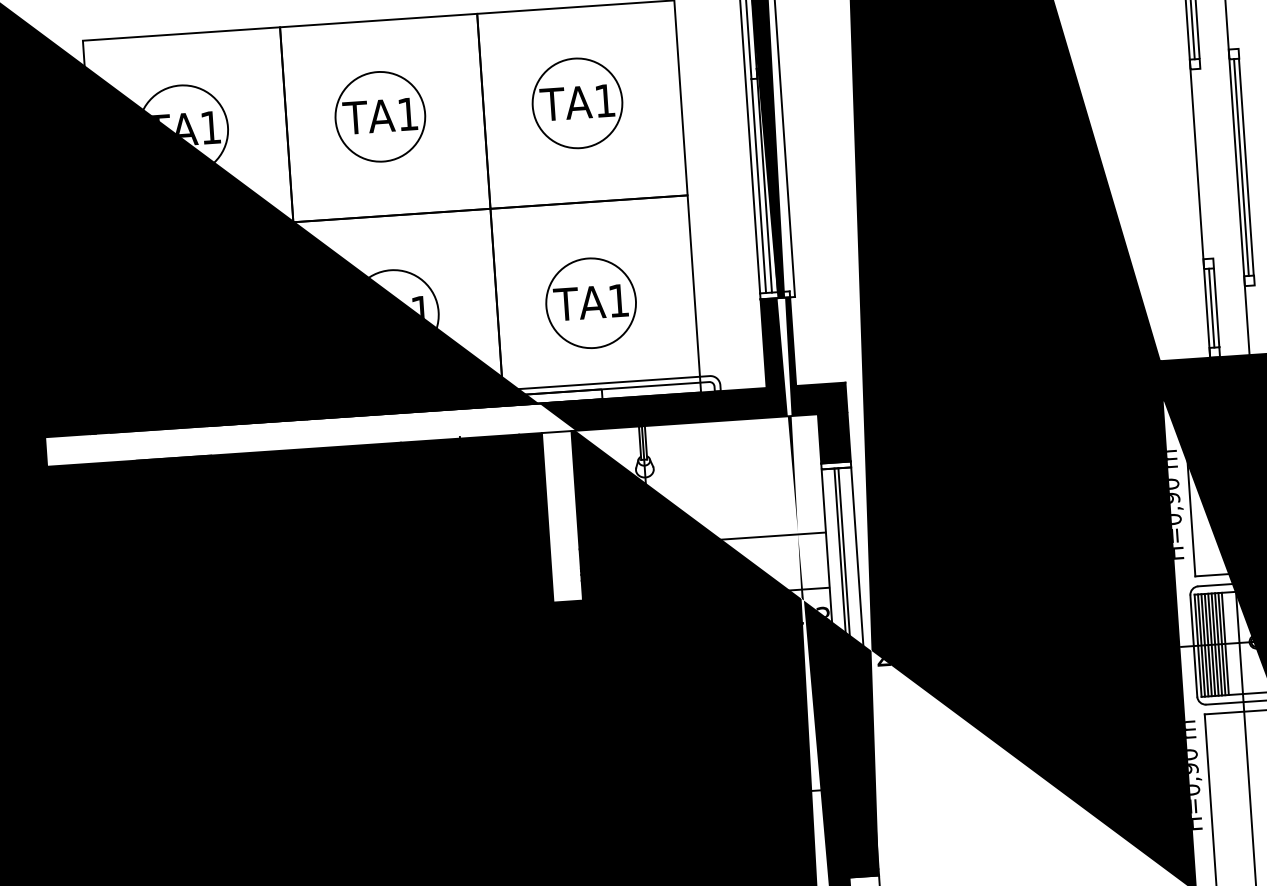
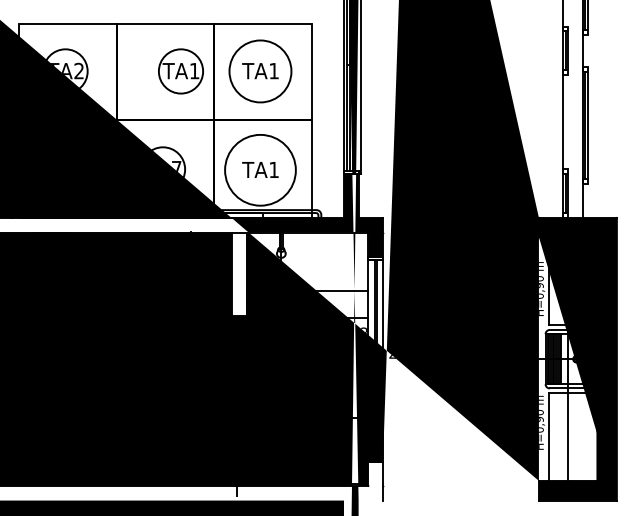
circle: (577, 103) -> (260, 71), size x1.4
part: (379, 116) -> (180, 71), moved
text: (209, 126) -> (78, 70), TA1 -> TA2
circle: (591, 303) -> (260, 170), size x1.6
text: (420, 305) -> (176, 165), TA1 -> TA7

